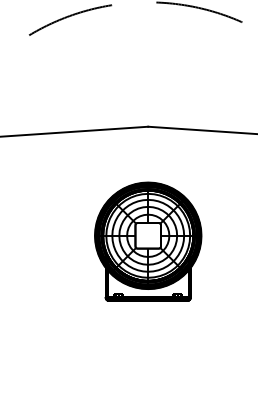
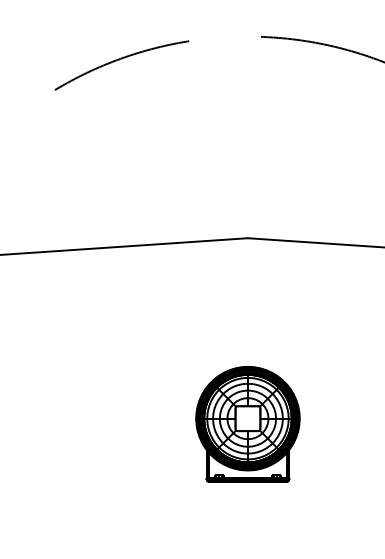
part: (148, 241) -> (248, 424), size x0.6

